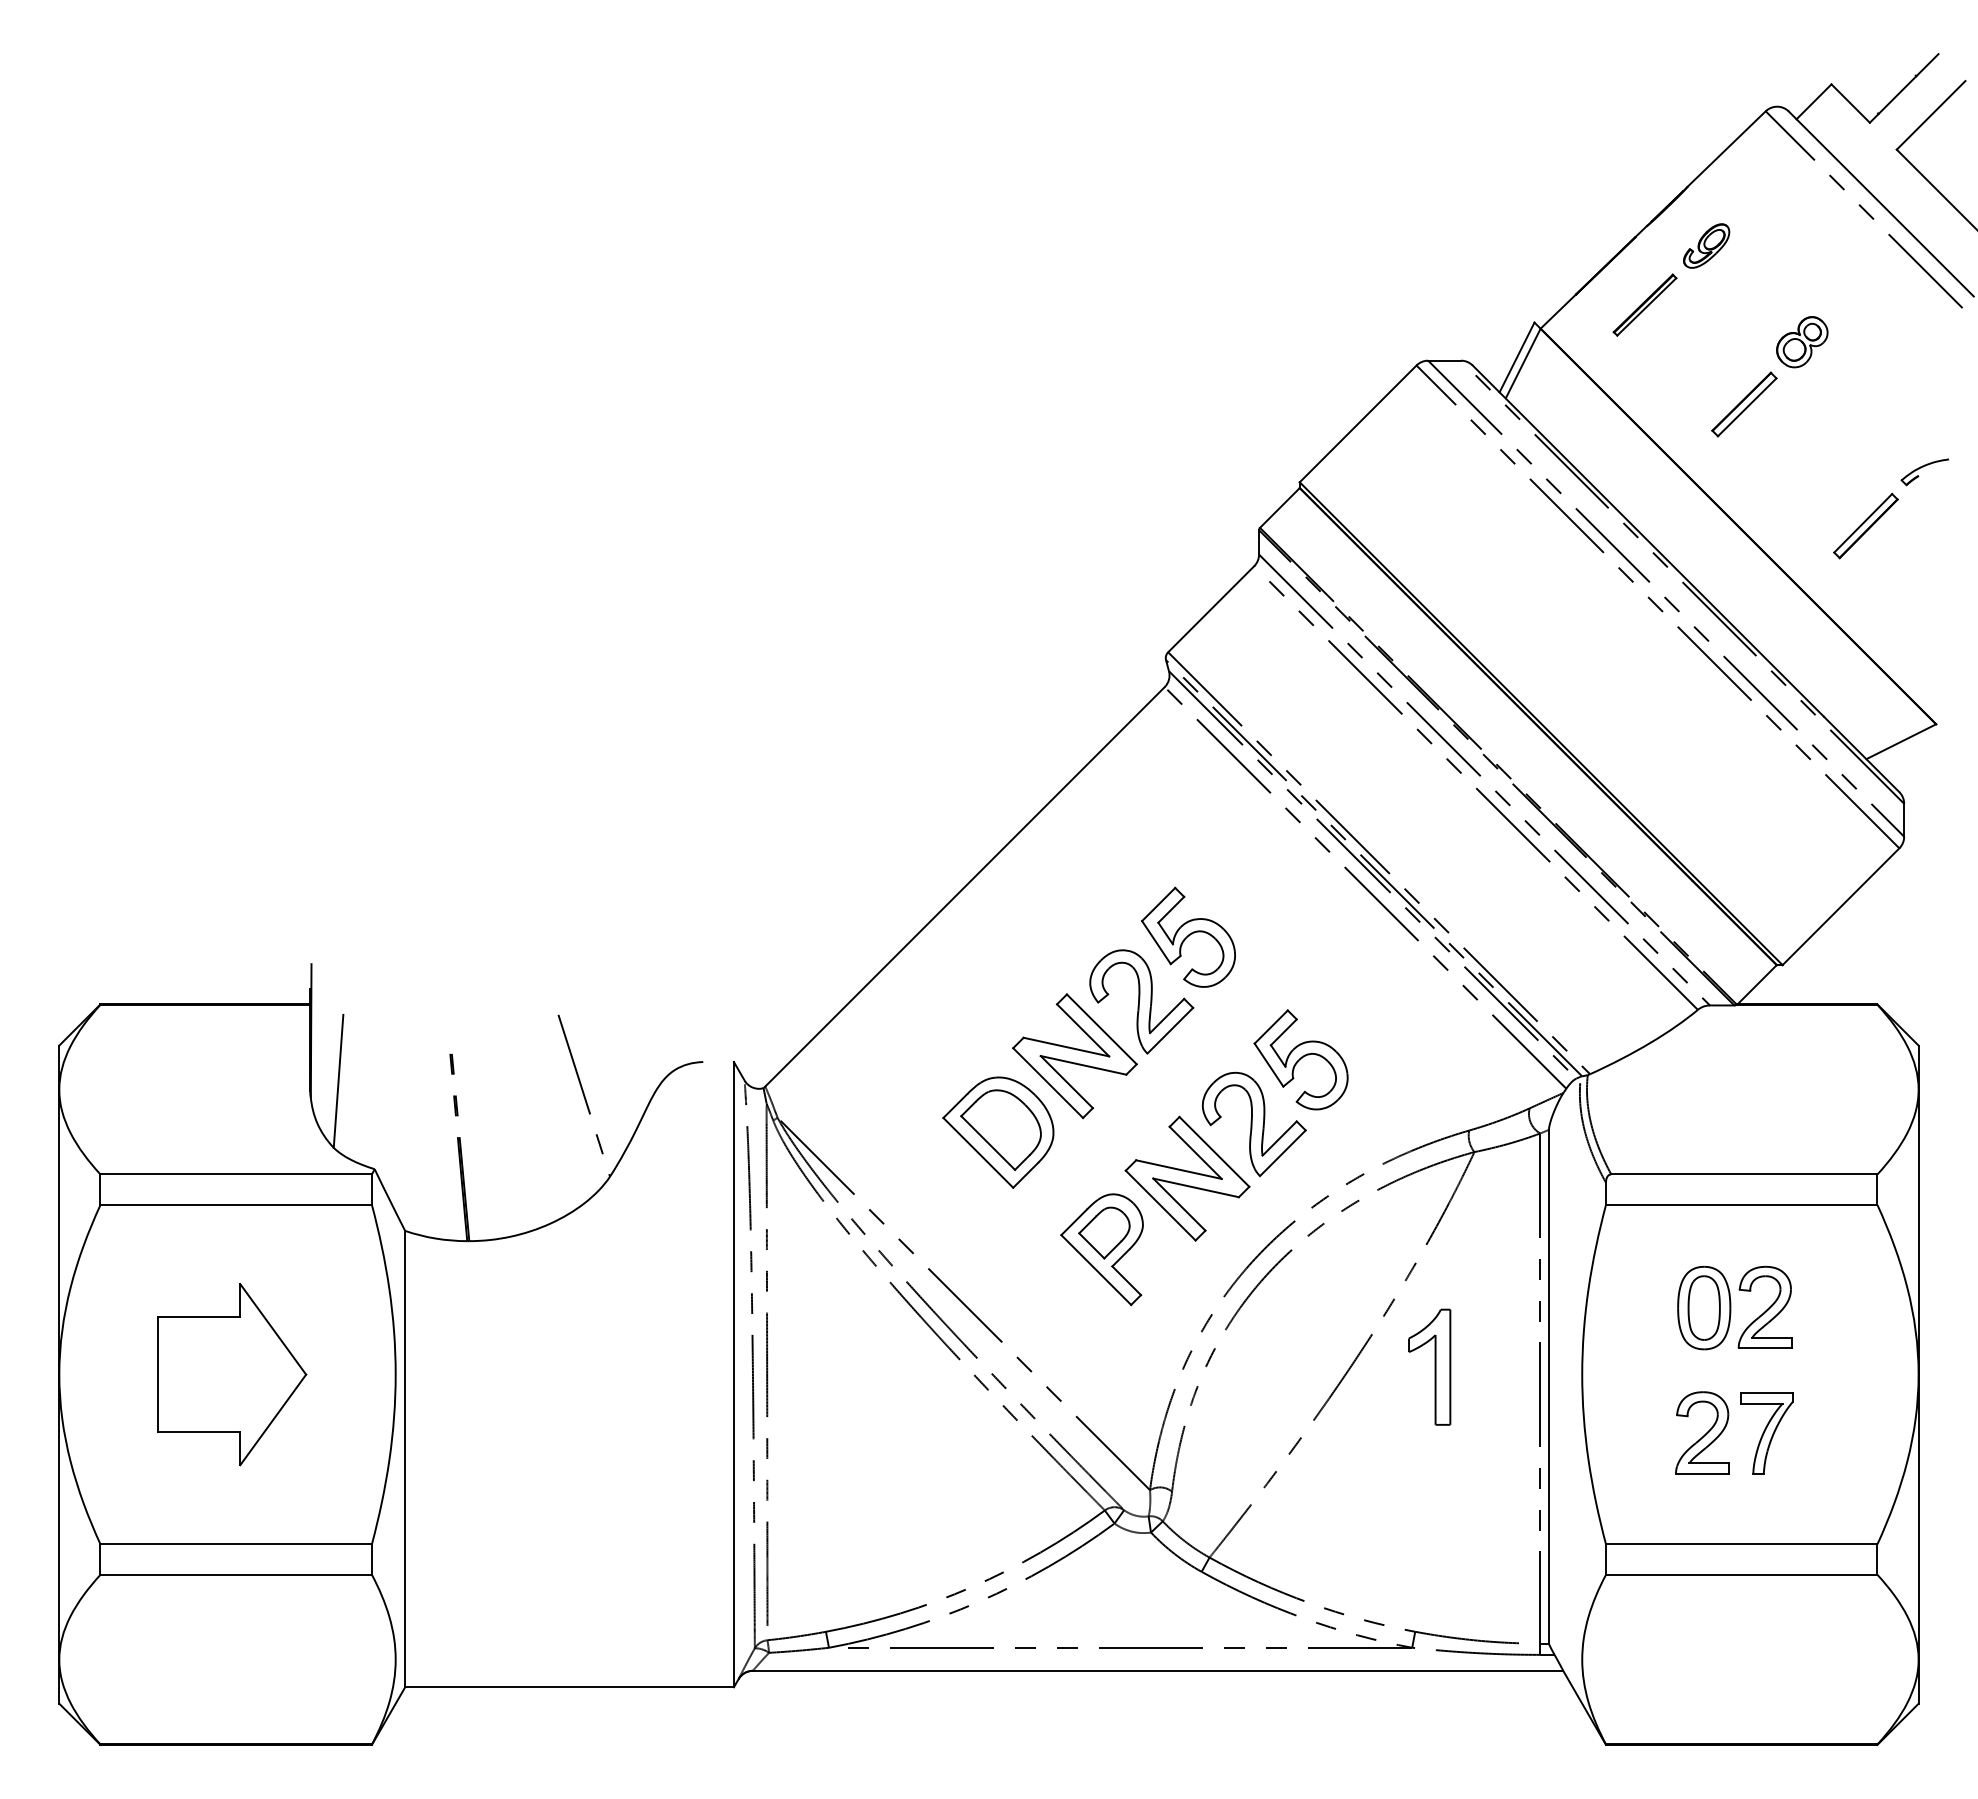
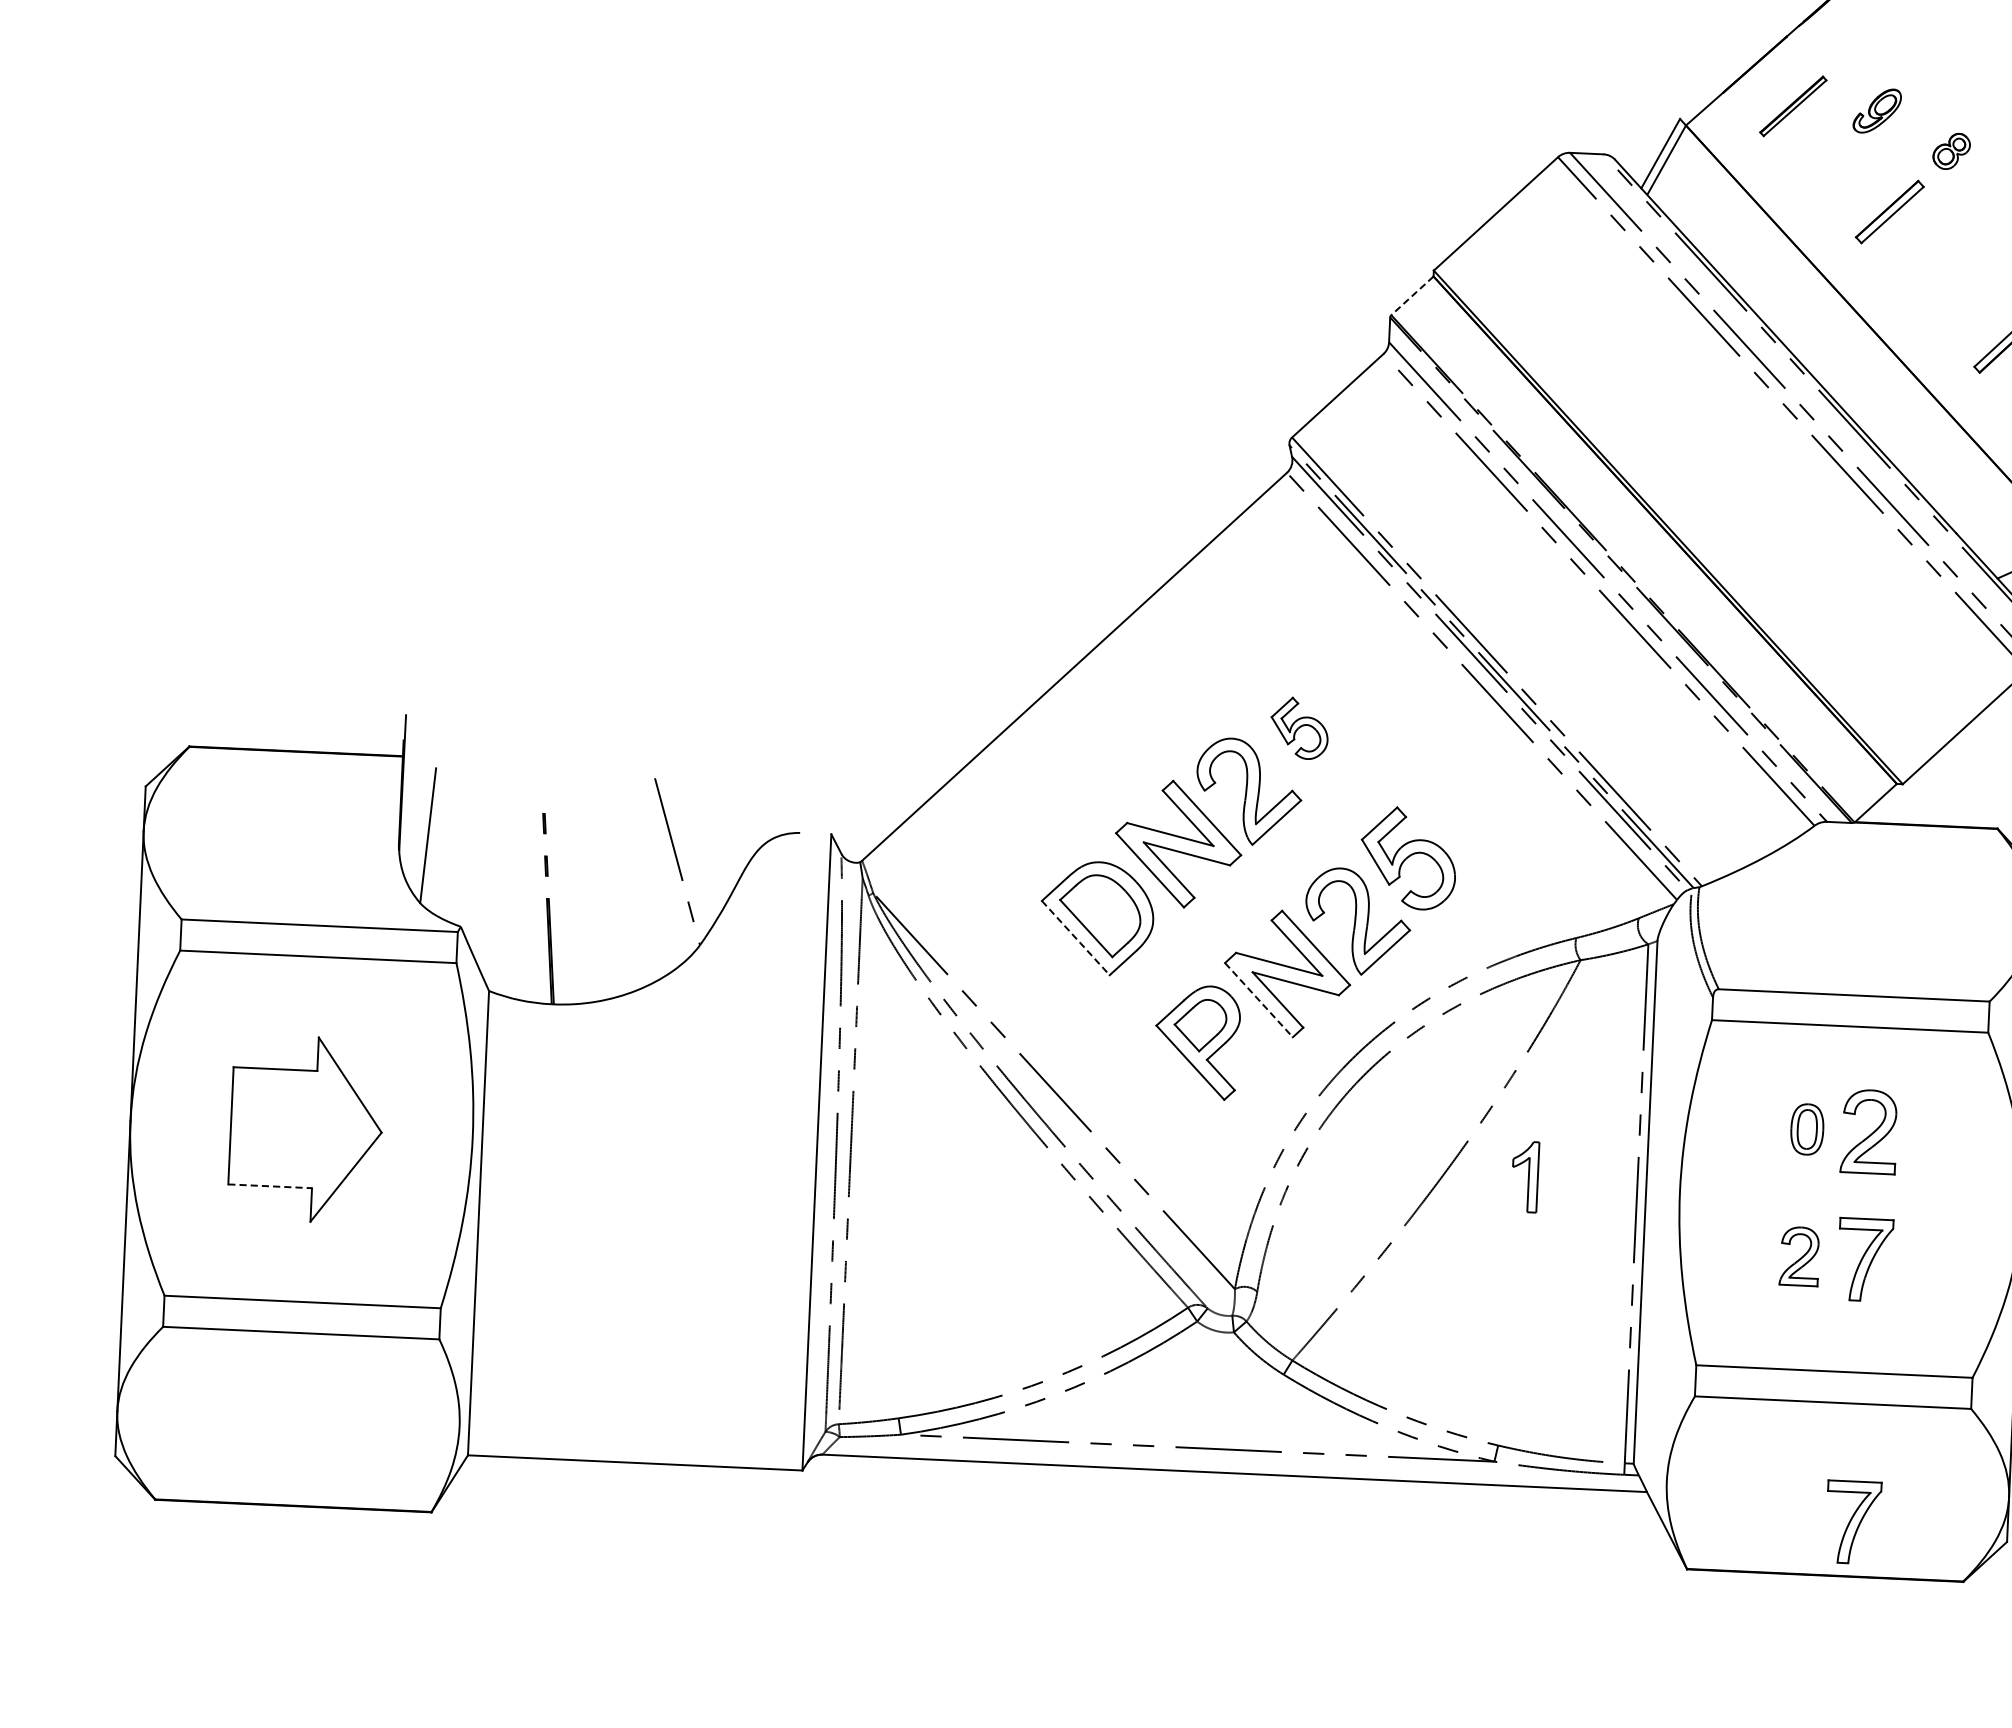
part: (1706, 245) -> (1877, 110), moved
part: (1802, 342) -> (1951, 151), size x0.7
line: (1279, 508) -> (1412, 296), solid -> dashed
part: (1188, 936) -> (1299, 727), size x0.6
line: (978, 1153) -> (1075, 938), solid -> dashed
line: (1161, 1205) -> (1259, 1000), solid -> dashed
part: (1704, 1307) -> (1807, 1128), size x0.6
part: (1429, 1366) -> (1524, 1176), size x0.6
line: (199, 1432) -> (270, 1186), solid -> dashed
part: (1702, 1432) -> (1799, 1256), size x0.7
part: (1766, 1691) -> (1852, 1522), added

